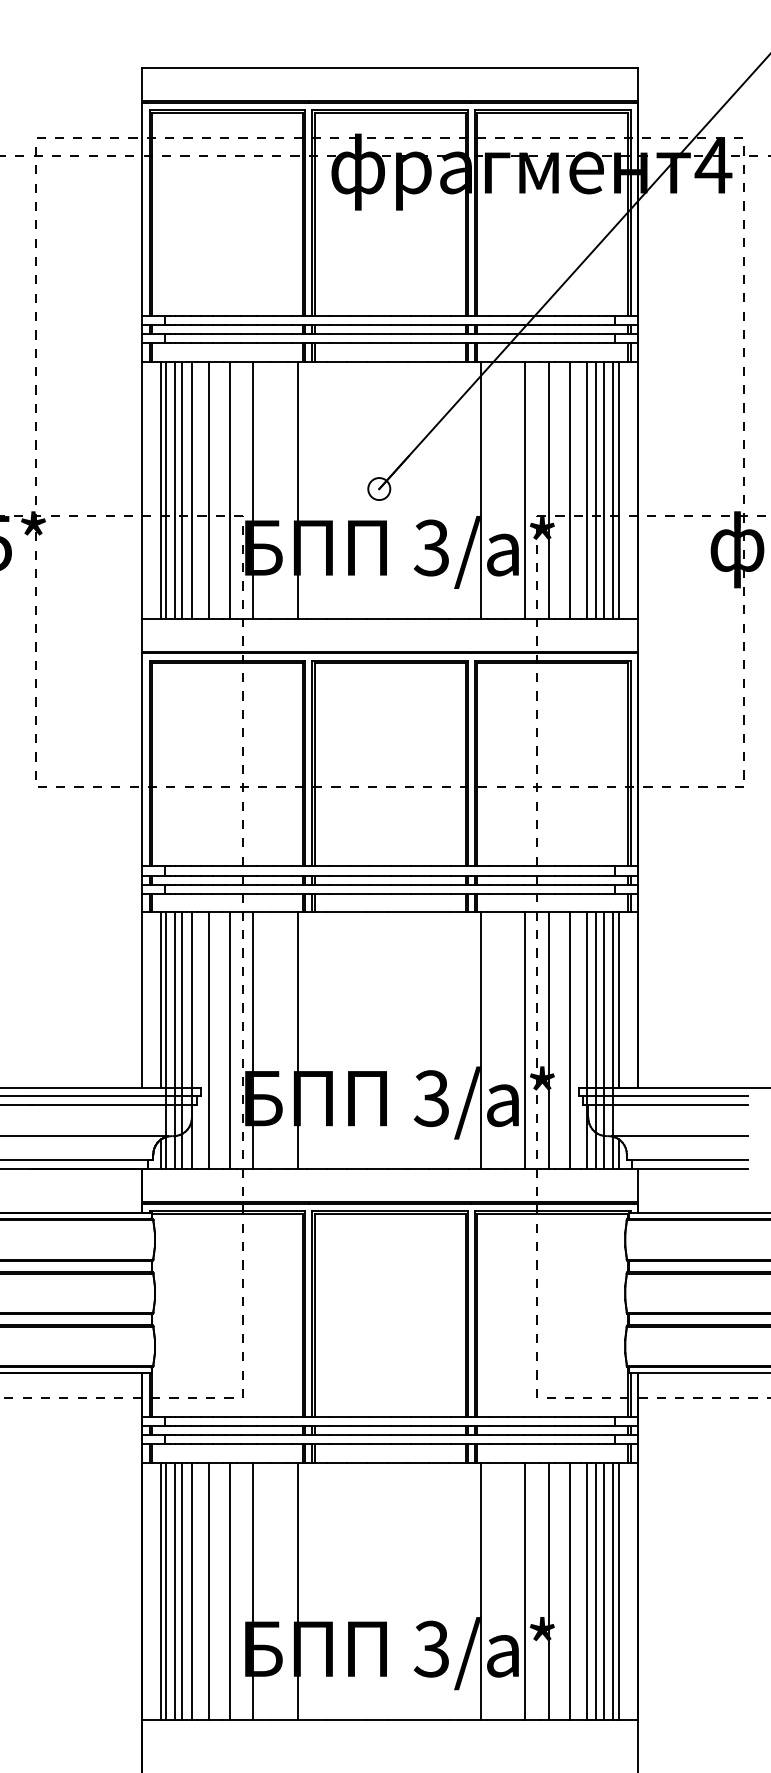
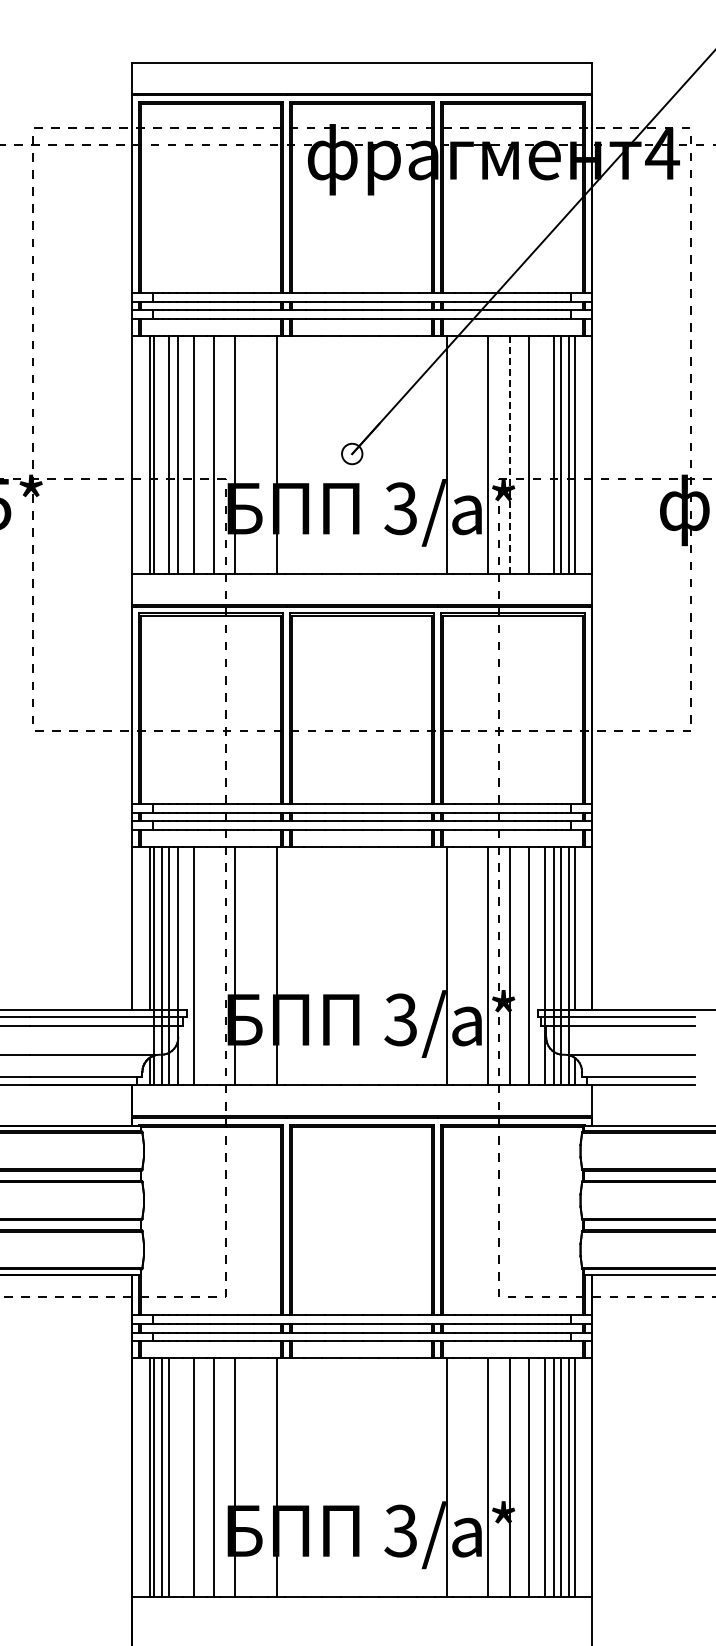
line: (174, 489) -> (162, 454), removed
line: (586, 489) -> (544, 454), removed
line: (548, 490) -> (509, 455), solid -> dashed
line: (229, 1039) -> (213, 965), removed
line: (192, 1591) -> (178, 1477), removed

